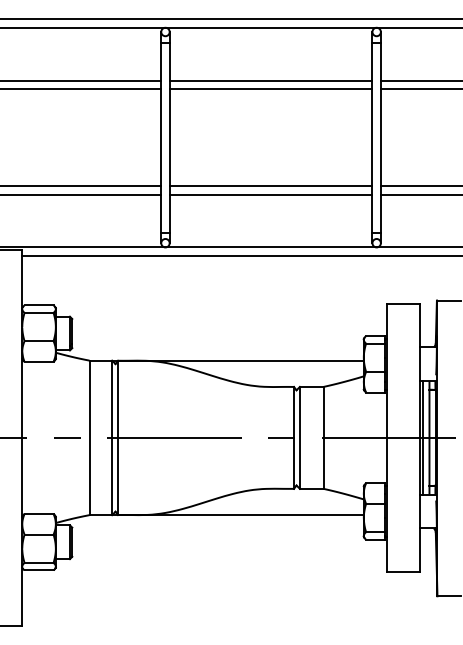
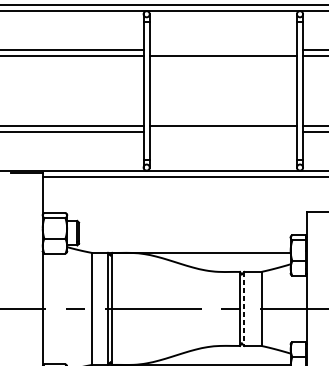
line: (270, 80) -> (222, 49), removed
line: (270, 194) -> (222, 132), removed
line: (299, 437) -> (243, 308), solid -> dashed

